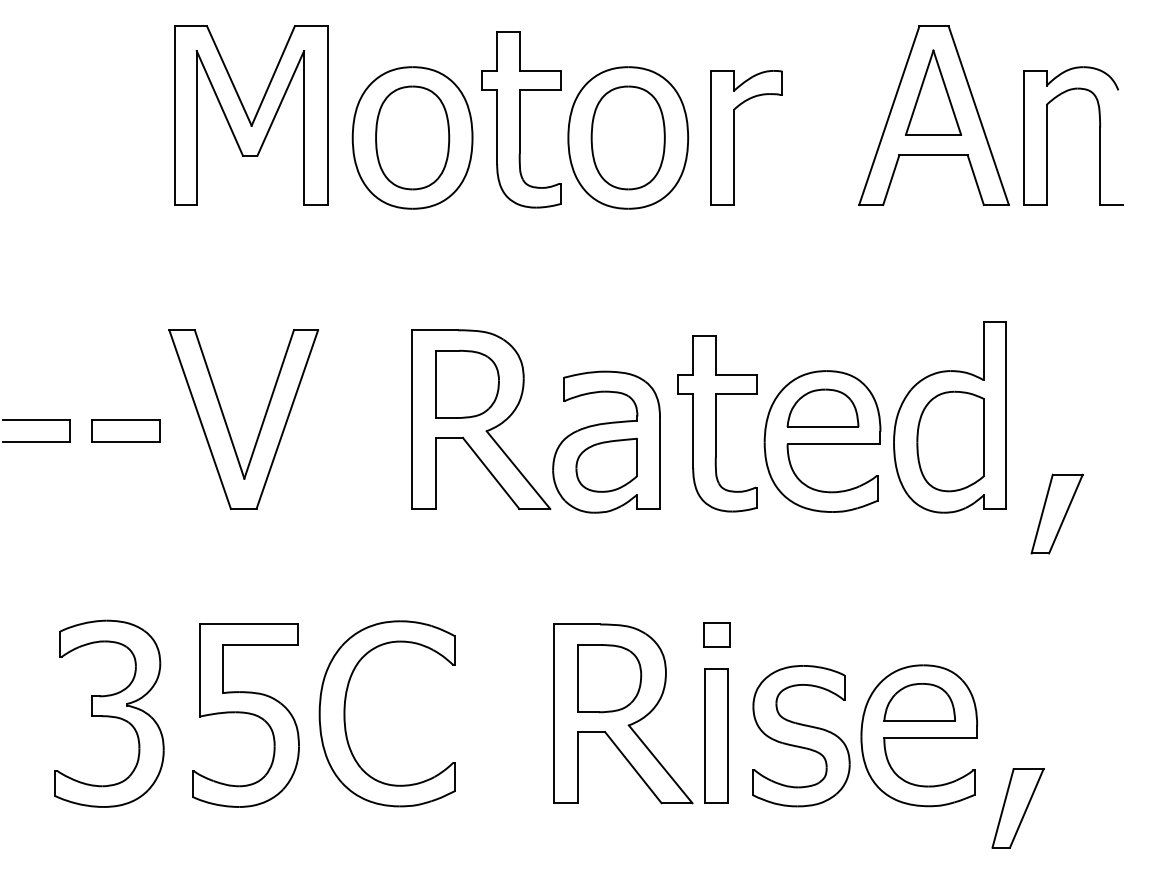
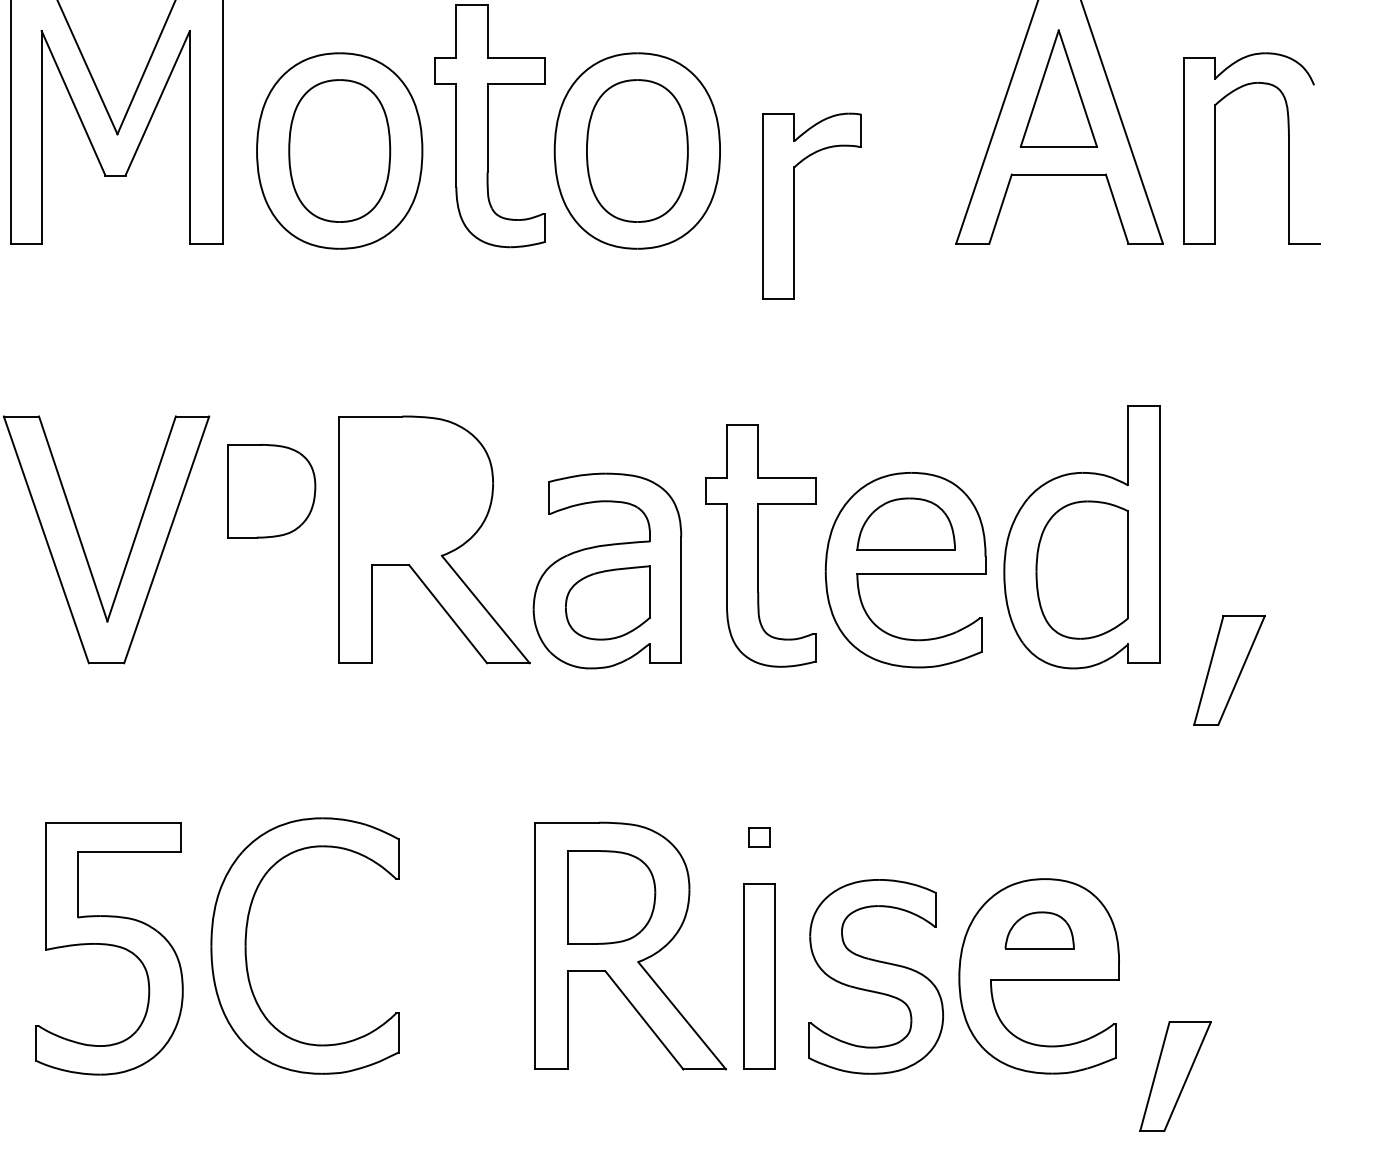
part: (734, 137) -> (795, 205), moved
part: (467, 383) -> (271, 490), moved
part: (716, 634) -> (759, 836), size x0.6
part: (919, 702) -> (1039, 930), size x0.7

